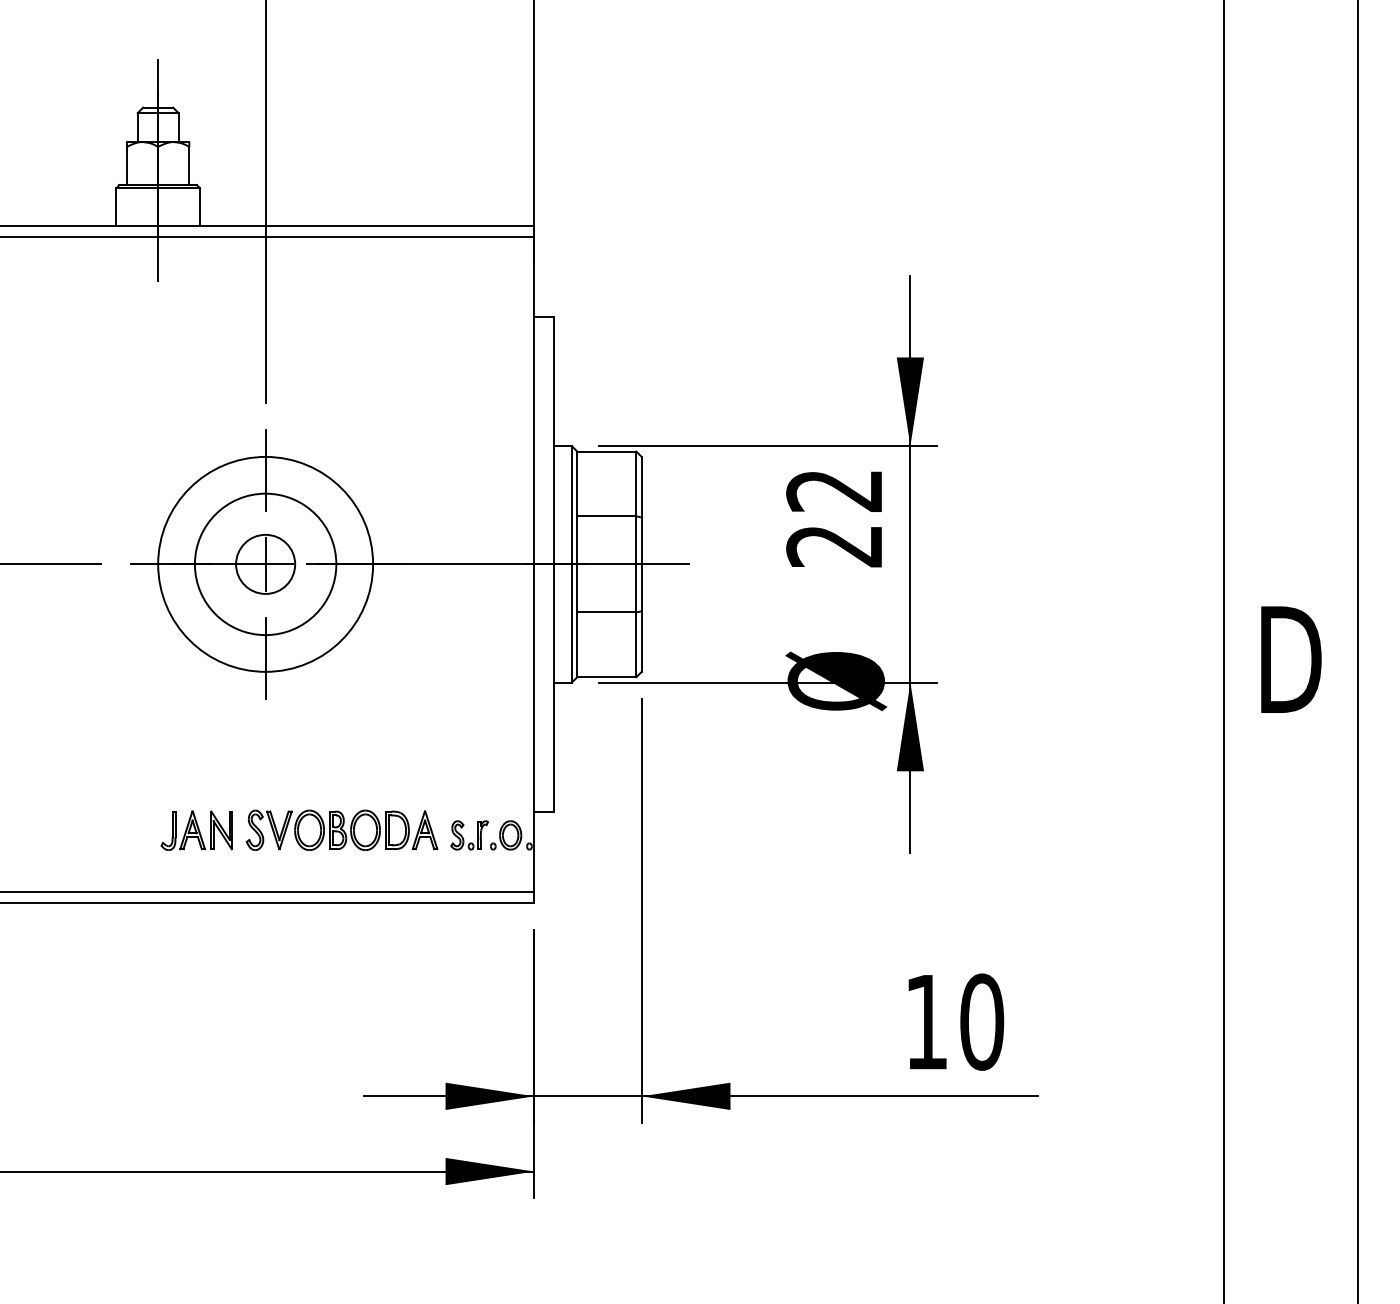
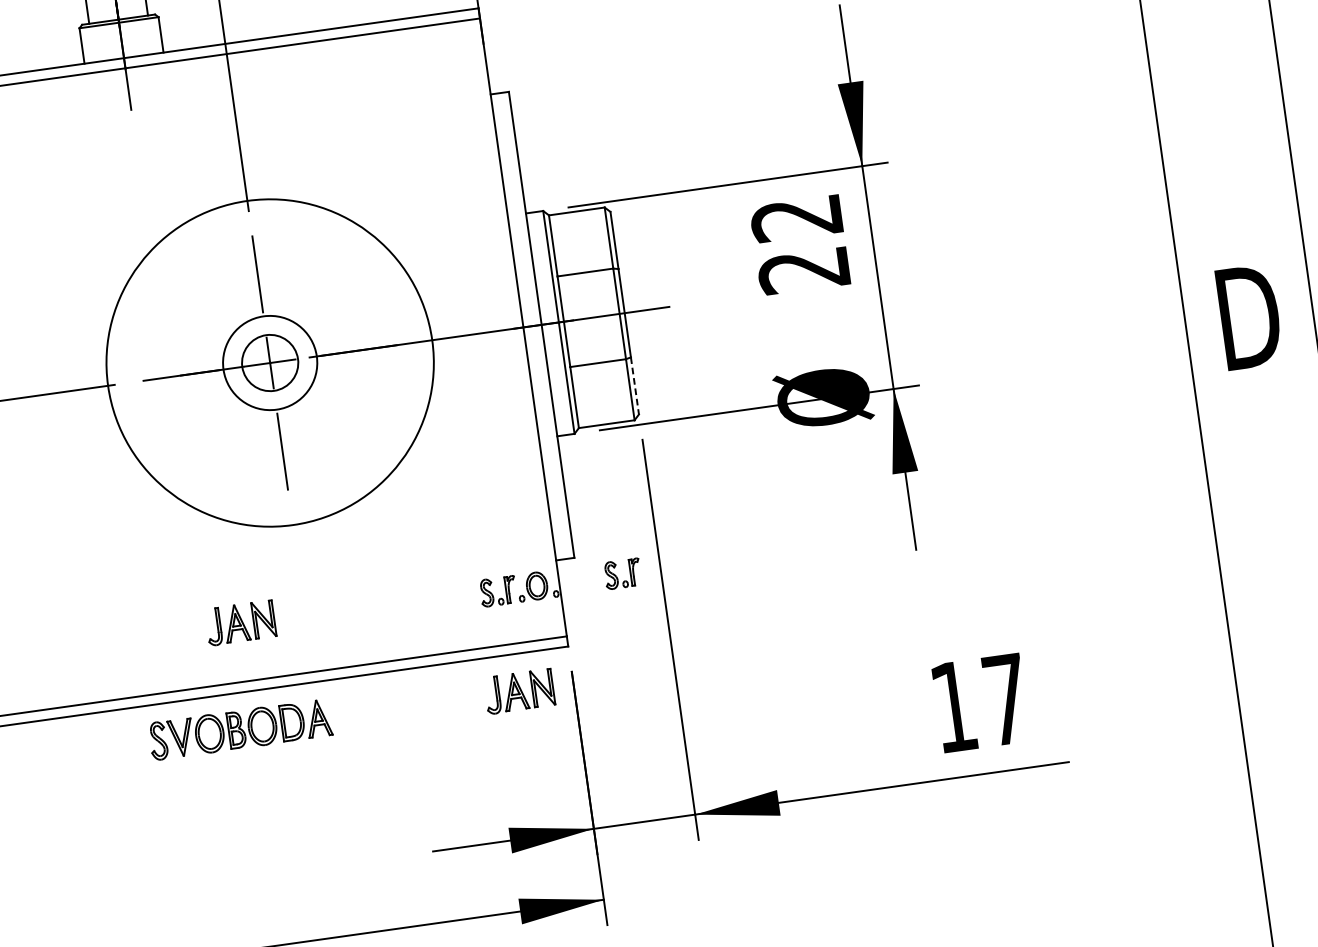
circle: (265, 563) -> (269, 362), size x1.6
circle: (265, 564) -> (270, 363), size x0.7
line: (641, 642) -> (634, 386), solid -> dashed
part: (341, 829) -> (239, 728), moved
part: (595, 837) -> (617, 576), added
part: (476, 942) -> (519, 691), added
text: (982, 1021) -> (1006, 698), 10 -> 17

